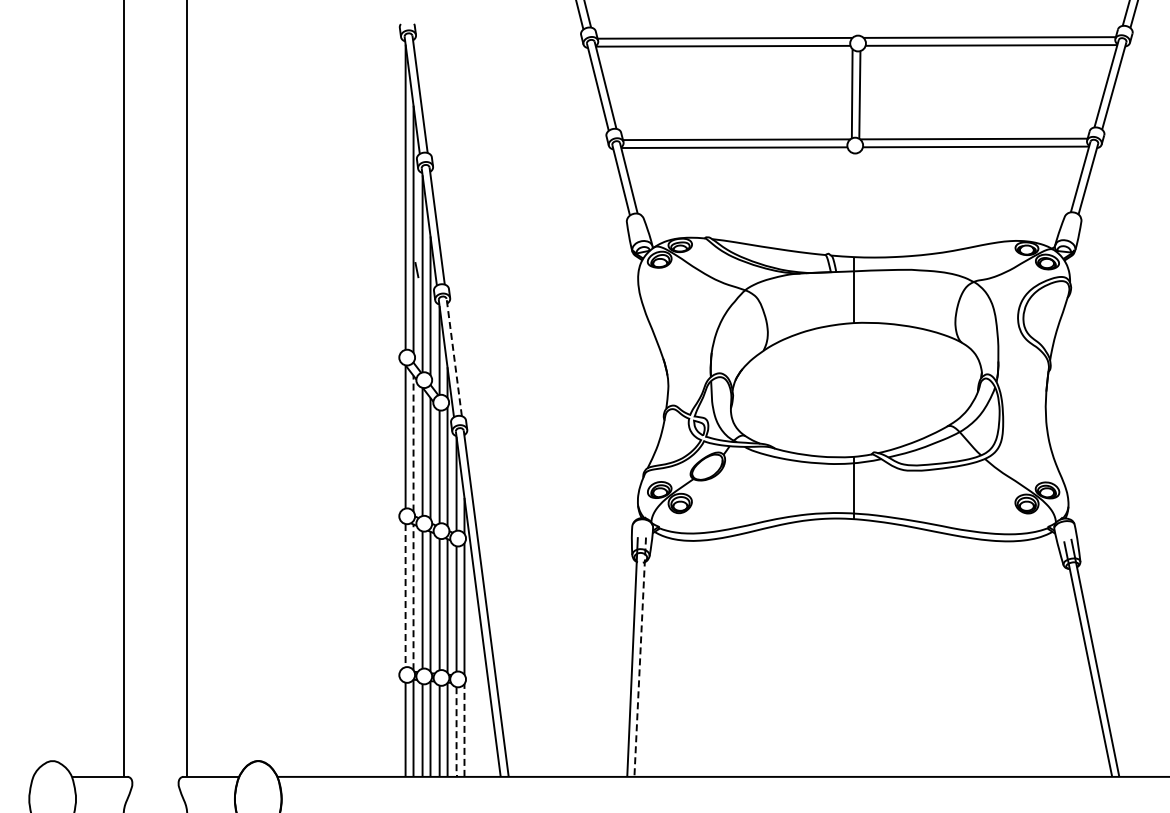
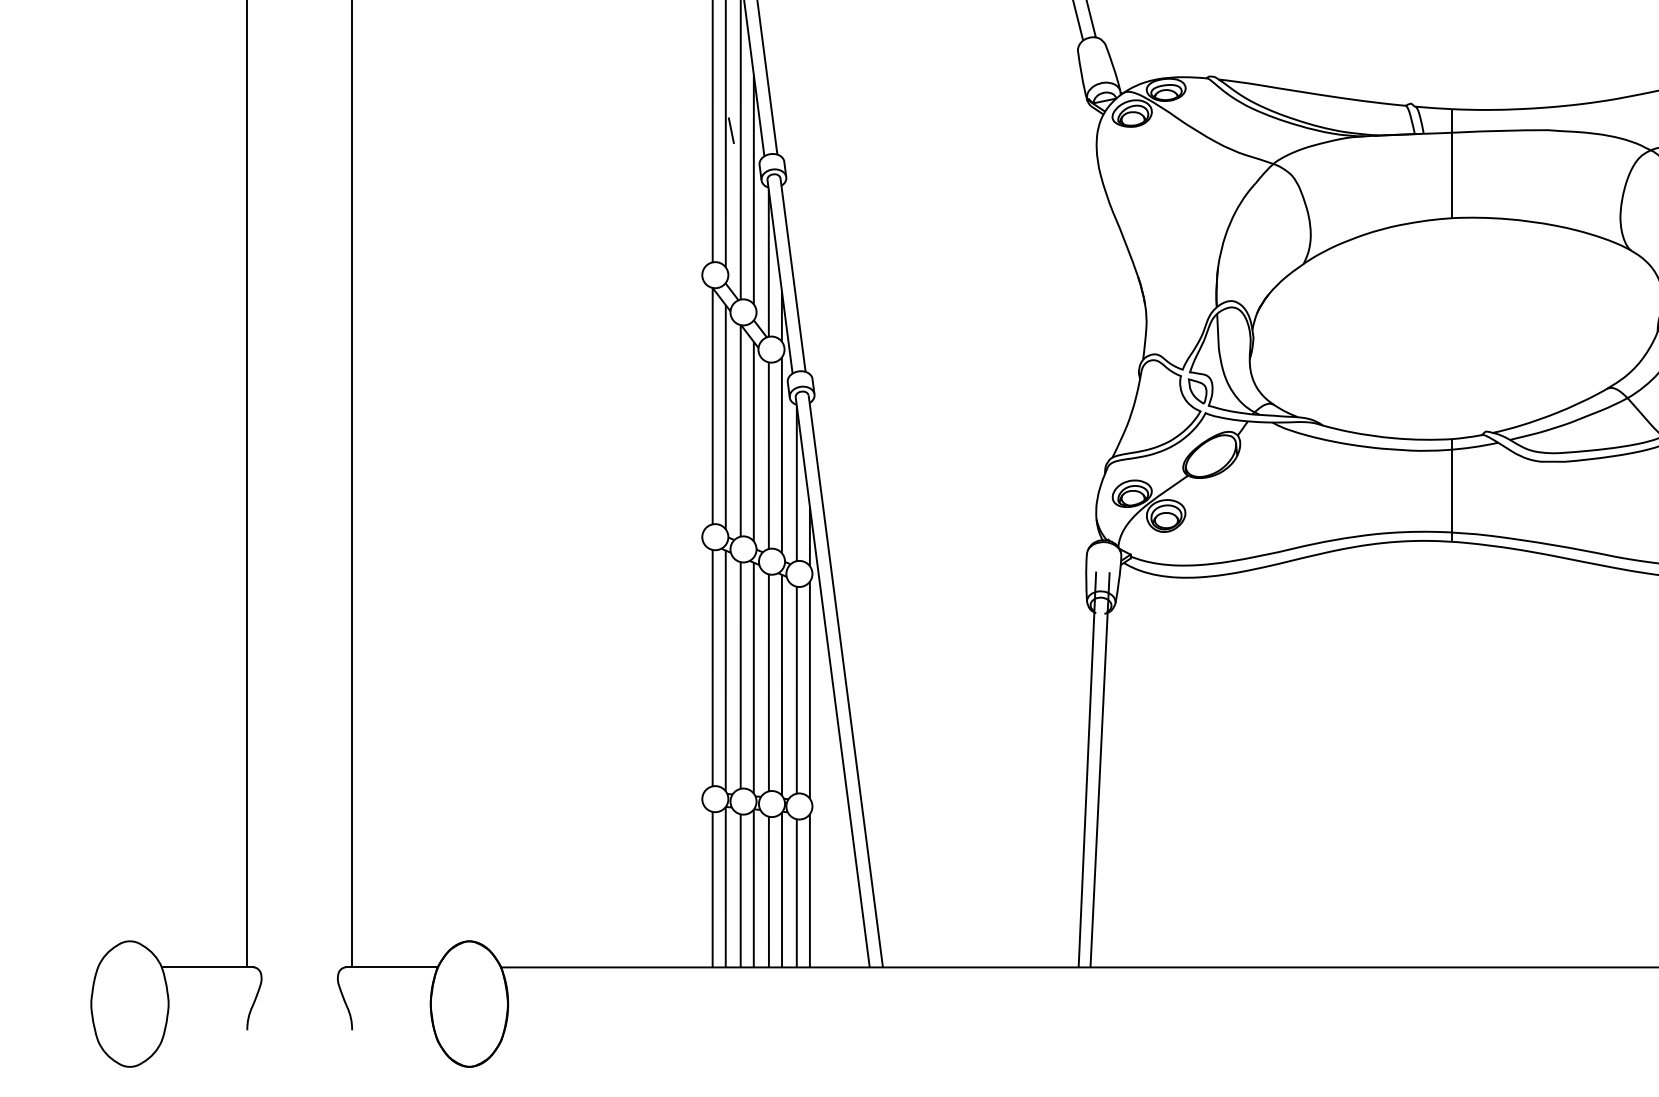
line: (454, 357) -> (793, 274), dashed -> solid
line: (413, 443) -> (725, 416), dashed -> solid
line: (405, 595) -> (712, 667), dashed -> solid
line: (413, 597) -> (725, 671), dashed -> solid
line: (640, 657) -> (1100, 770), dashed -> solid
line: (464, 730) -> (809, 890), dashed -> solid
line: (456, 732) -> (796, 894), dashed -> solid

